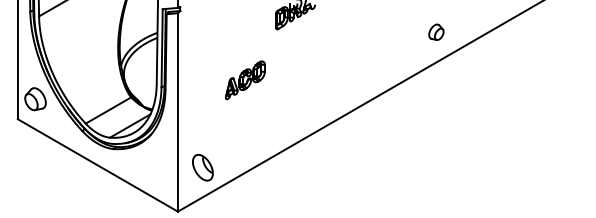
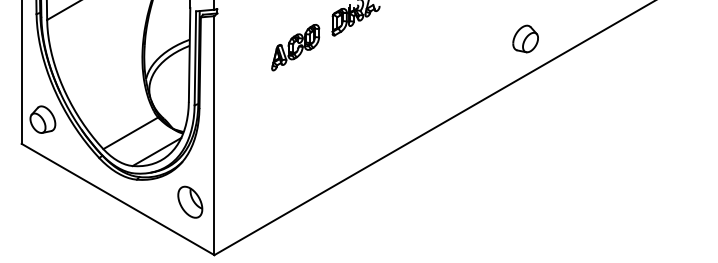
part: (436, 32) -> (525, 39), size x1.43
part: (245, 80) -> (295, 47), moved
part: (202, 167) -> (189, 201), moved

